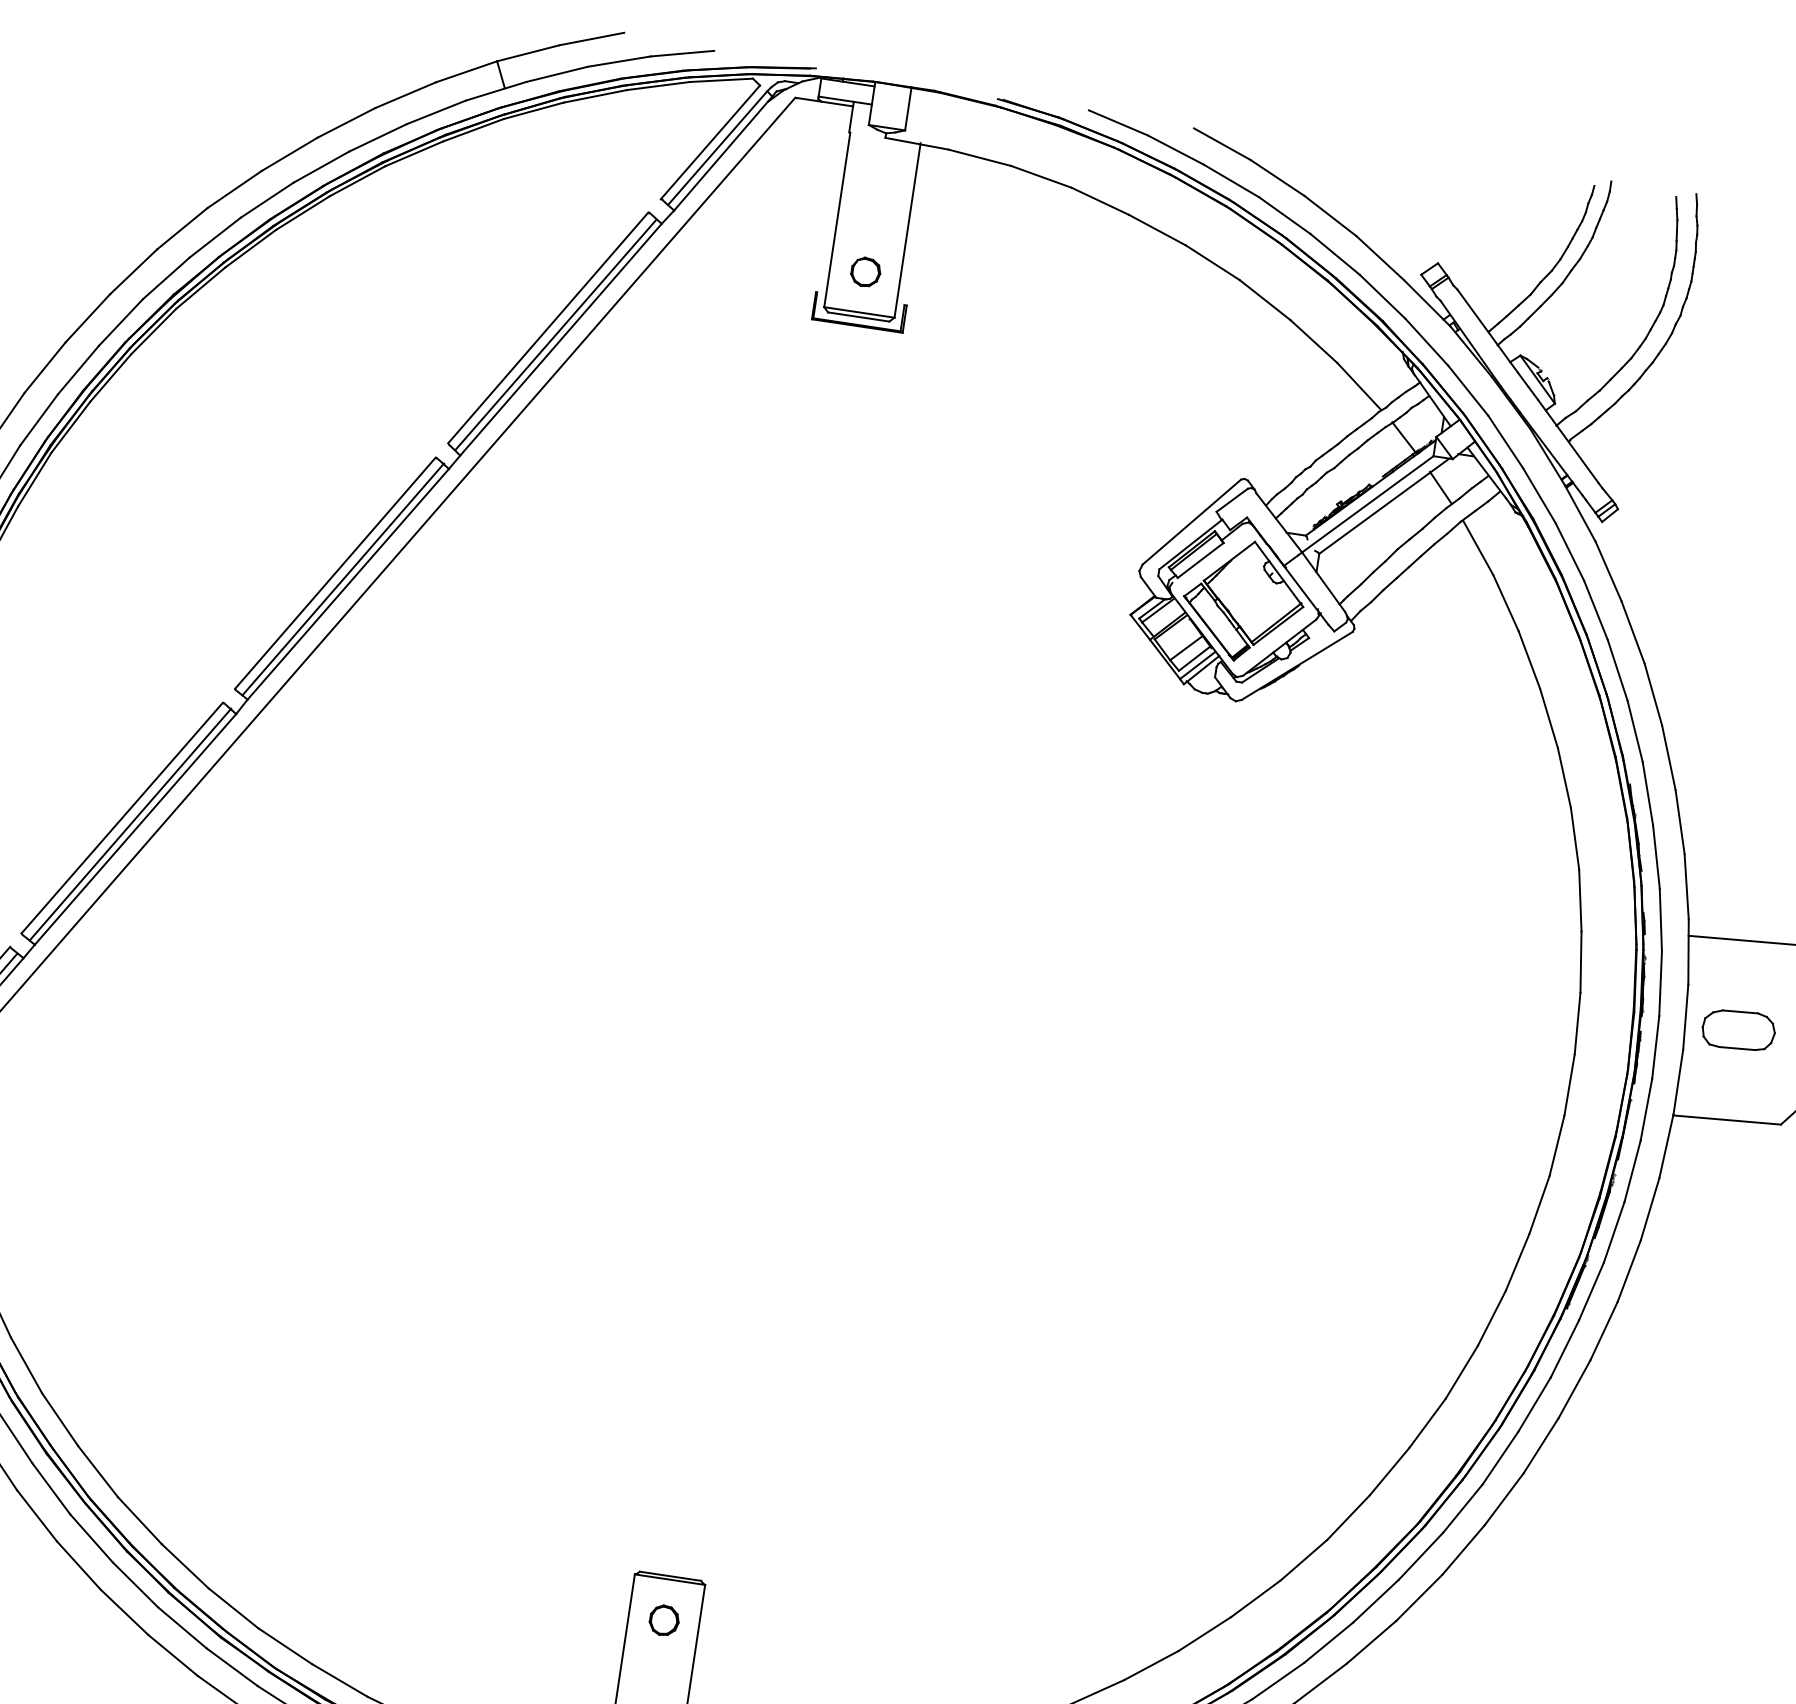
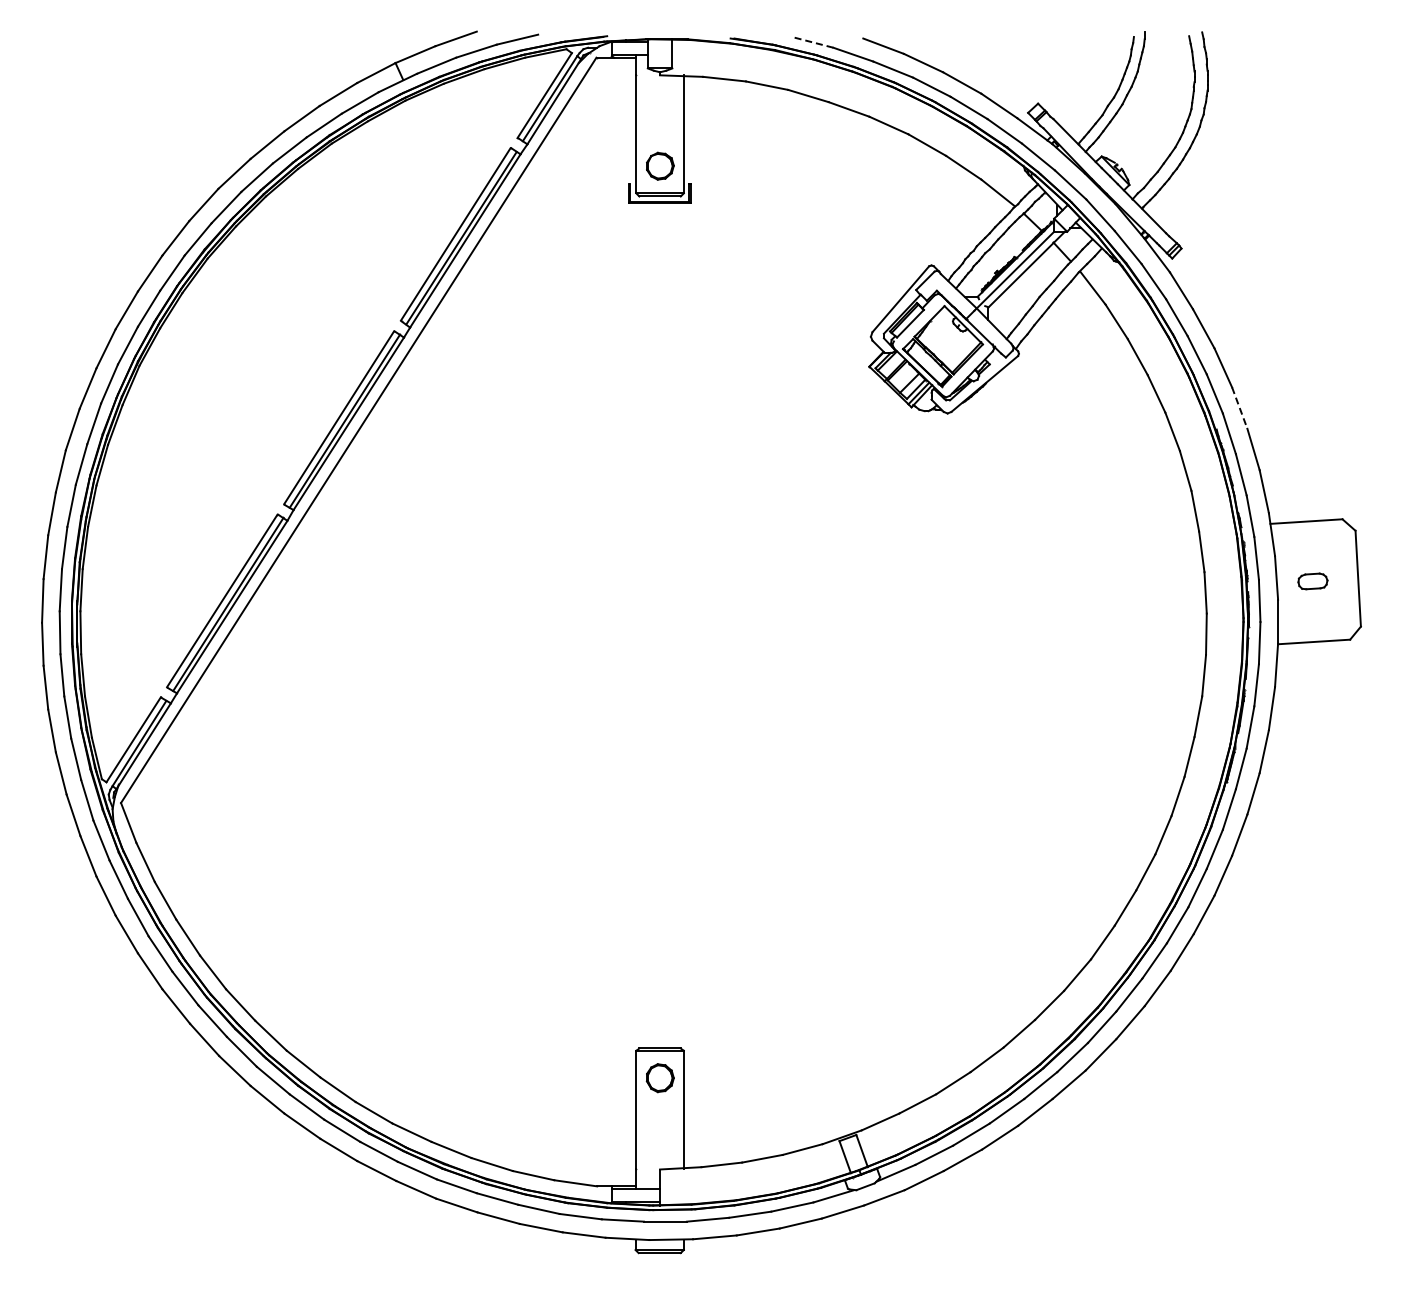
line: (1118, 123) -> (812, 42), solid -> dashed
part: (866, 271) -> (660, 165), size x1.4
line: (1668, 758) -> (1239, 408), solid -> dashed
part: (1738, 1030) -> (1312, 581), size x0.6
part: (664, 1620) -> (660, 1078), size x1.4

